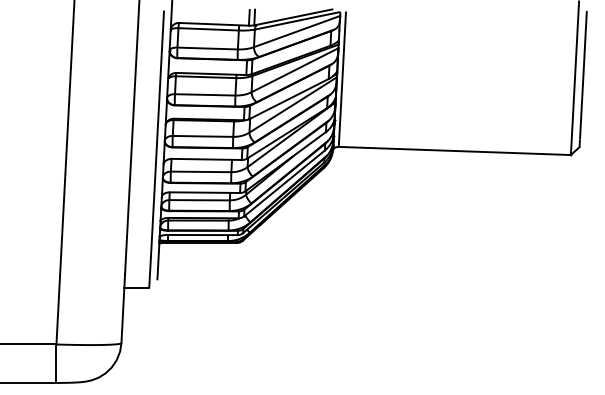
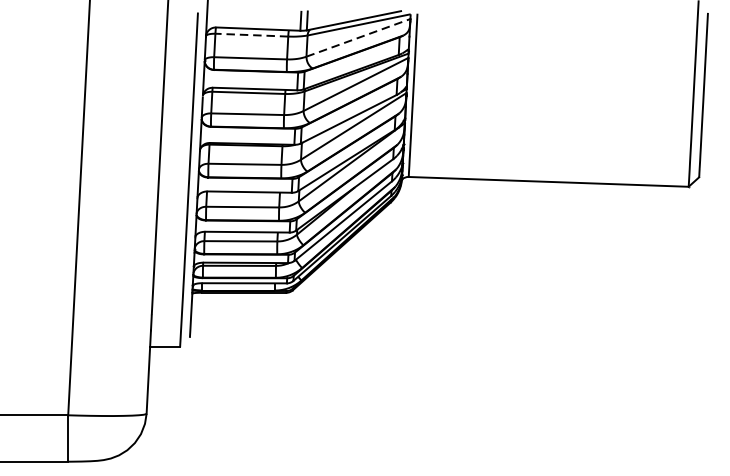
line: (208, 29) -> (251, 35), solid -> dashed
line: (297, 31) -> (358, 37), solid -> dashed

